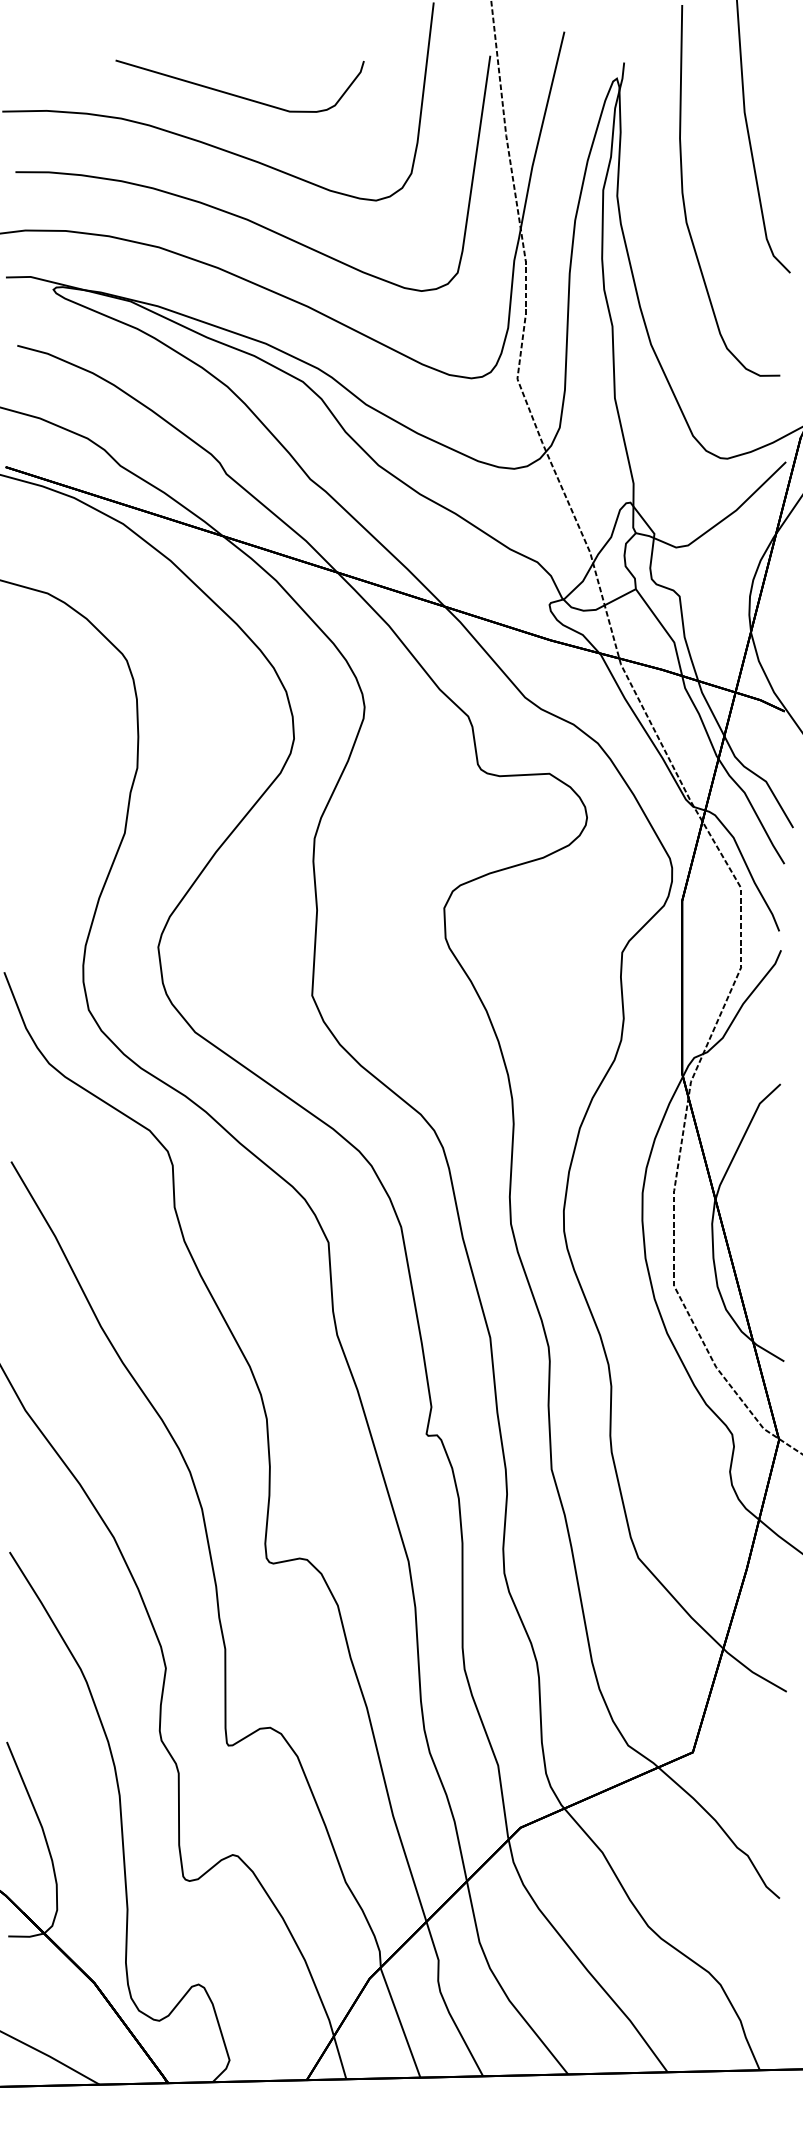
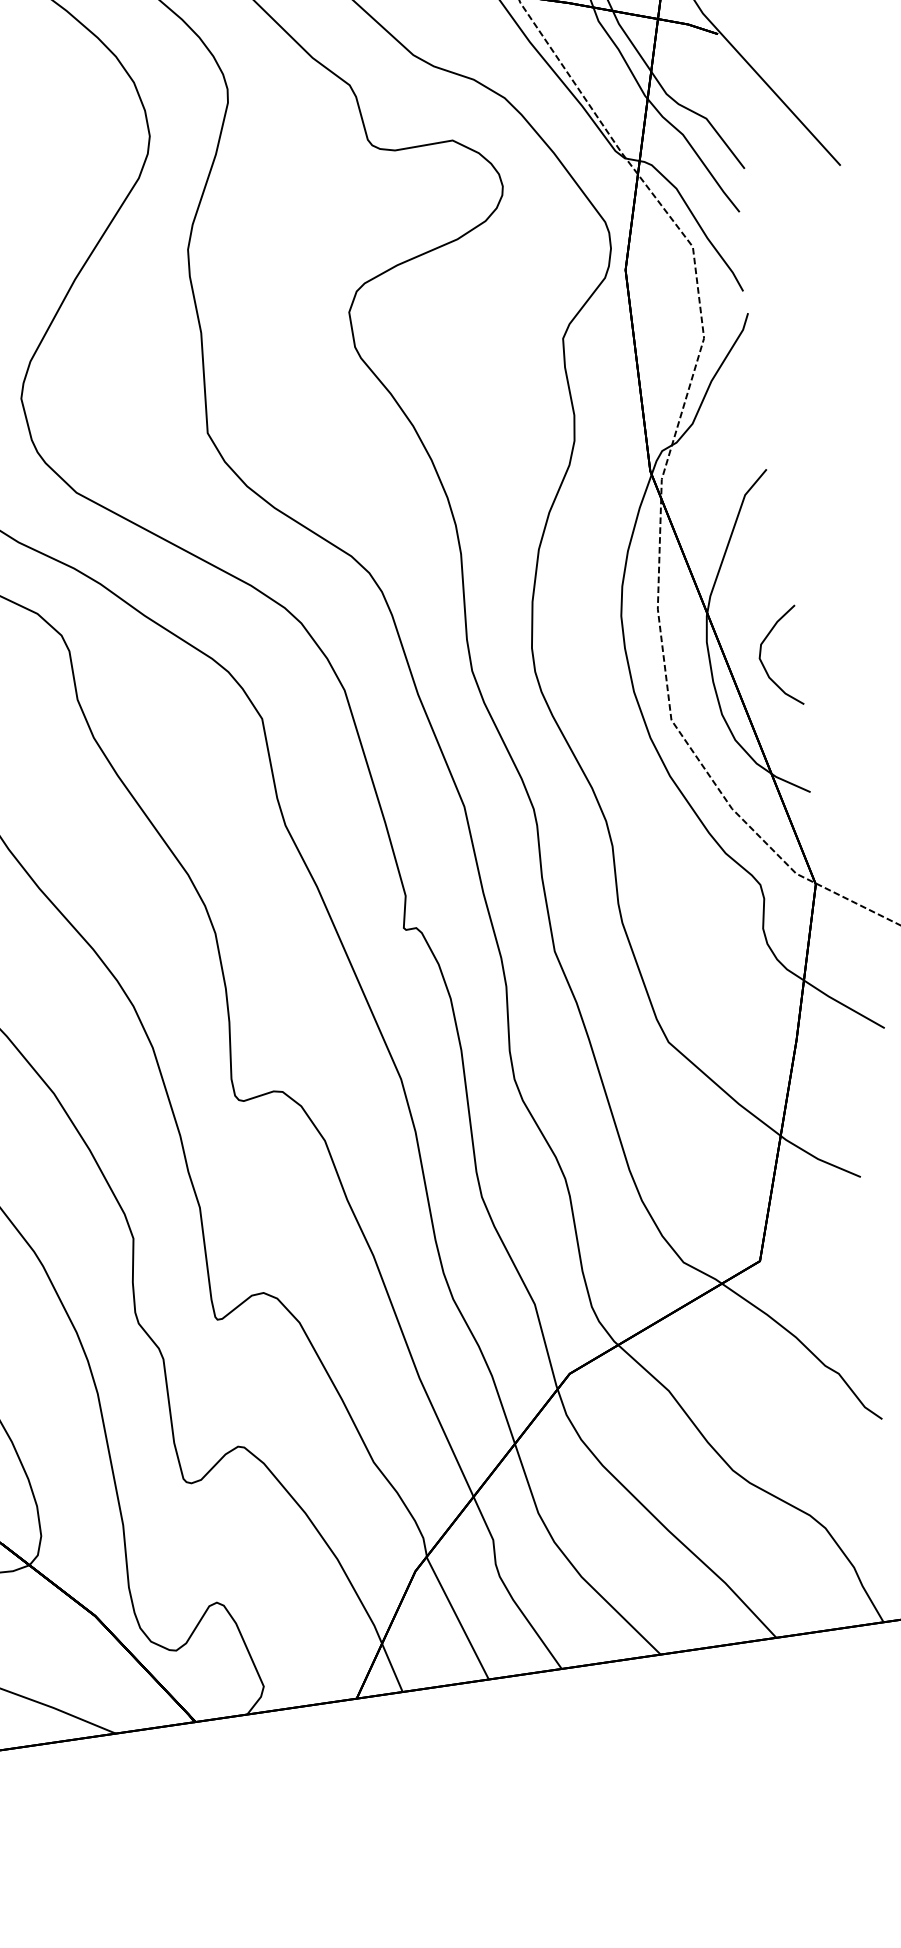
curve: (758, 1249) -> (764, 665), added

